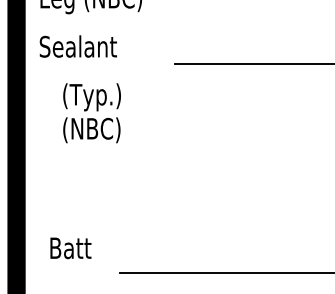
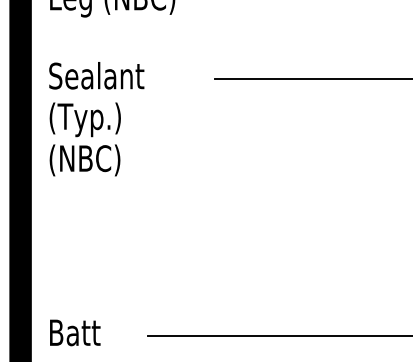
text: (77, 46) -> (95, 75), moved
text: (91, 113) -> (84, 139), moved
text: (70, 248) -> (74, 333), moved

